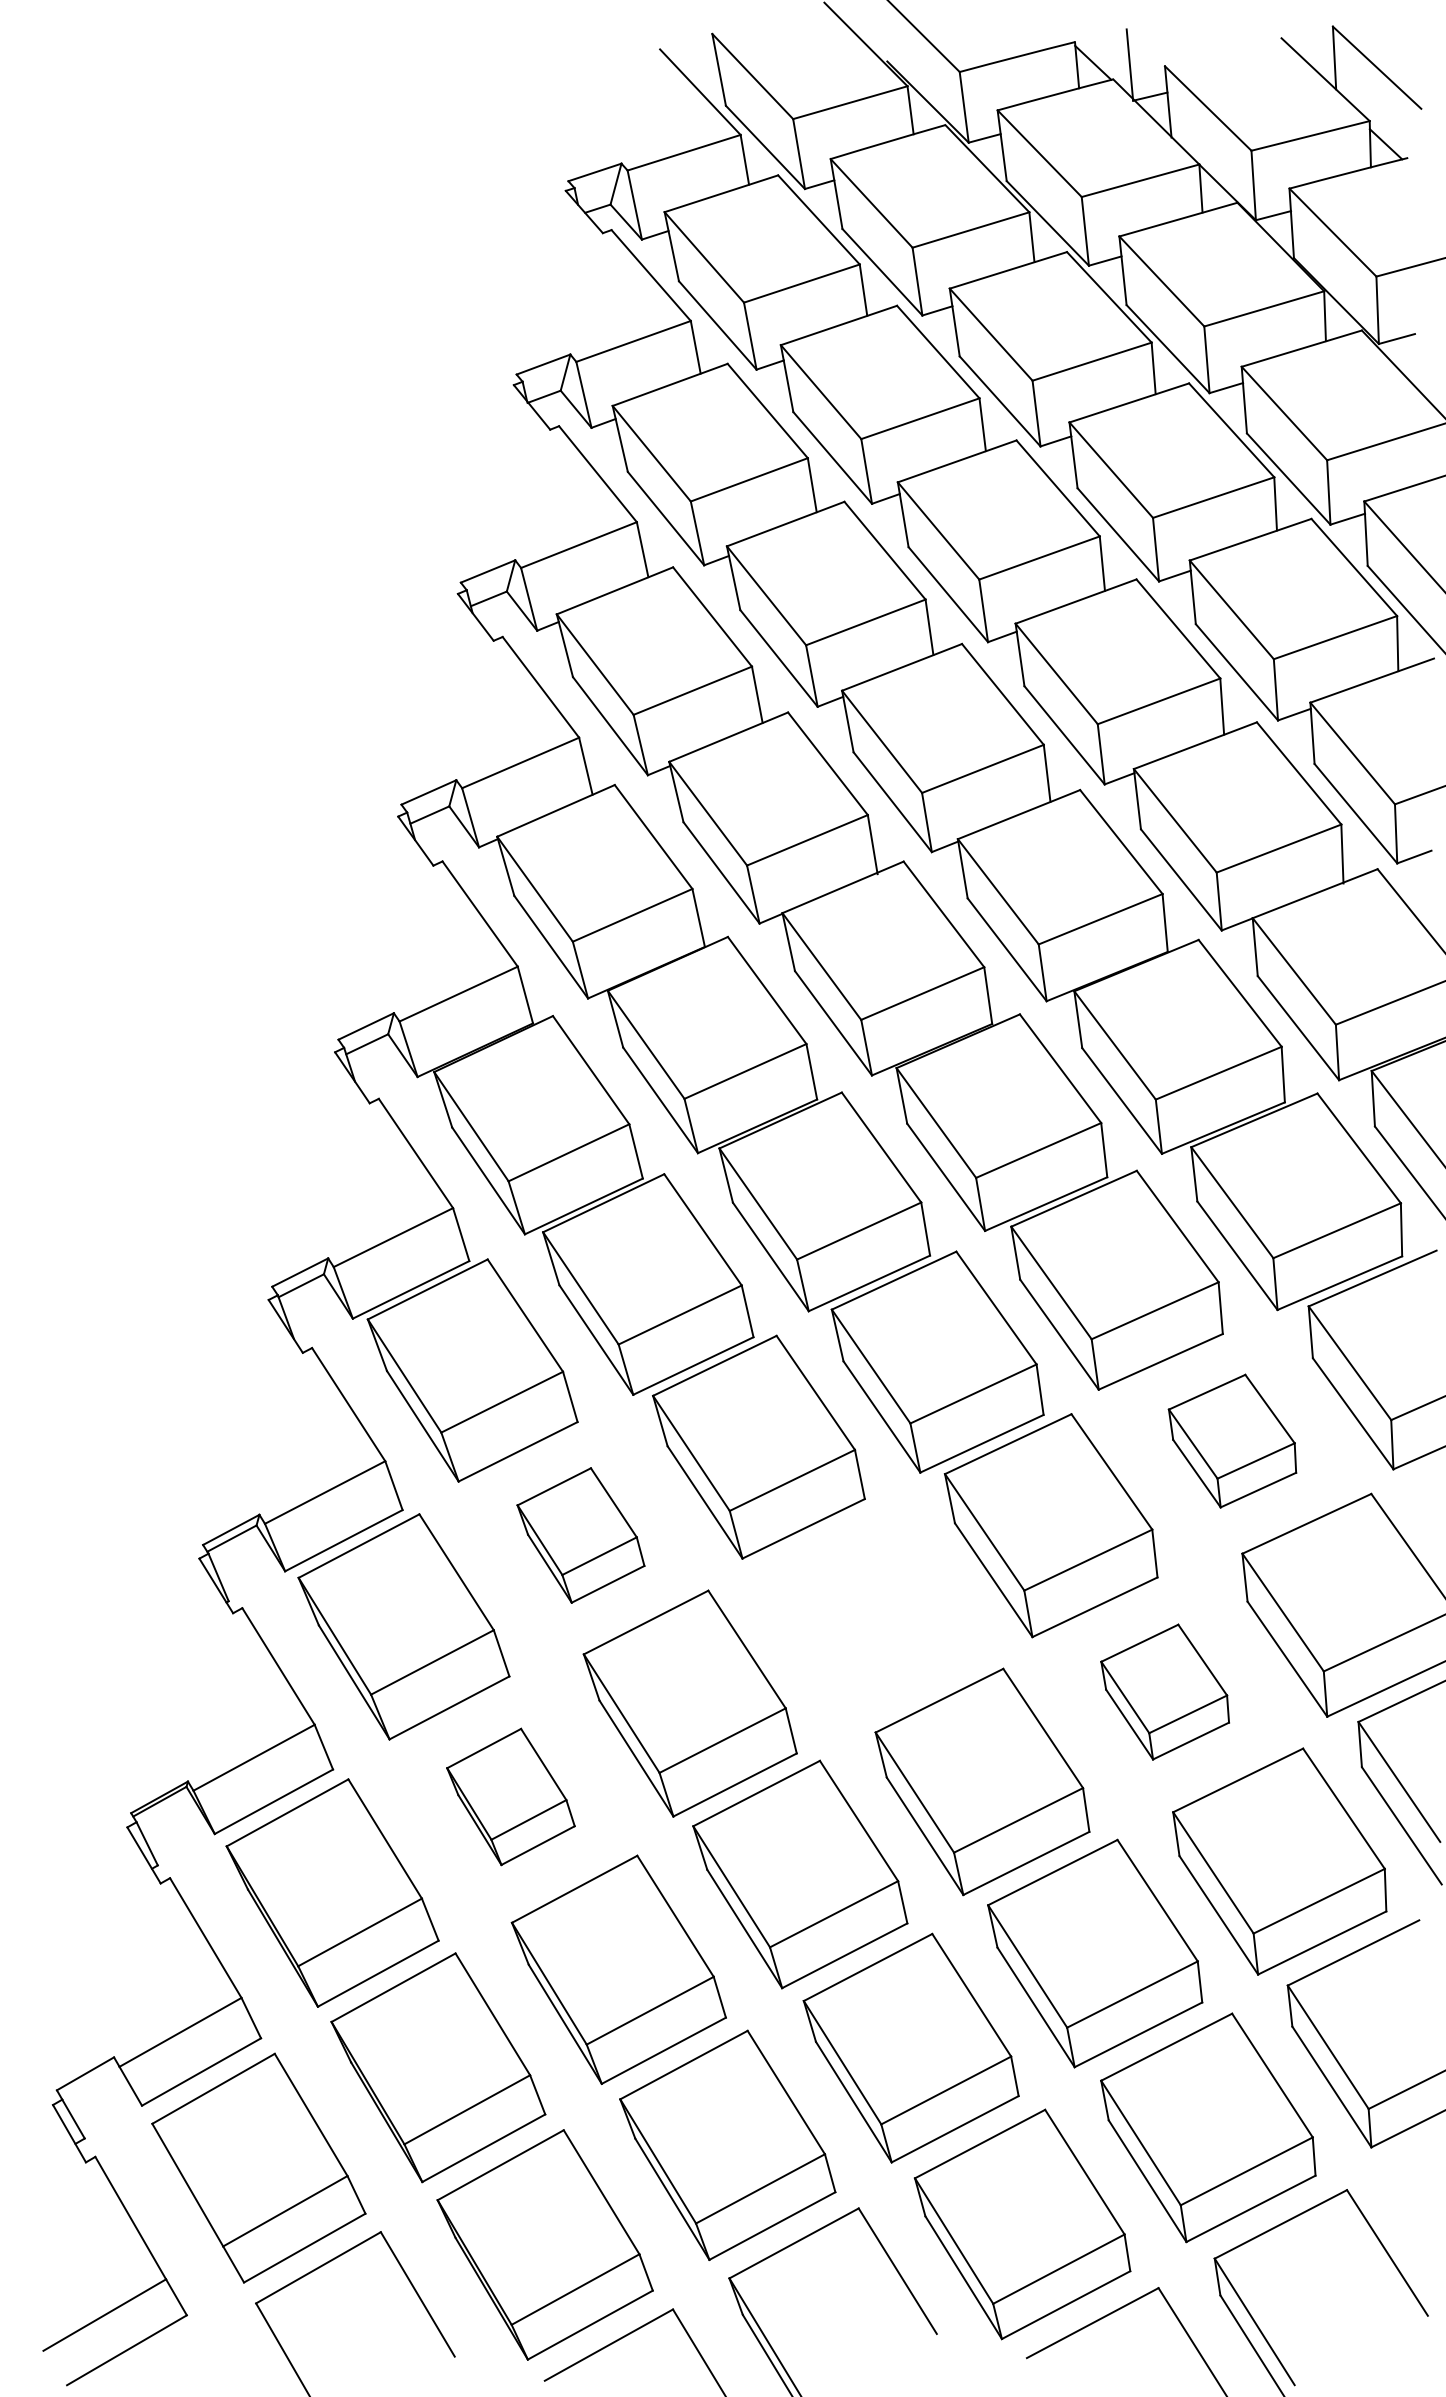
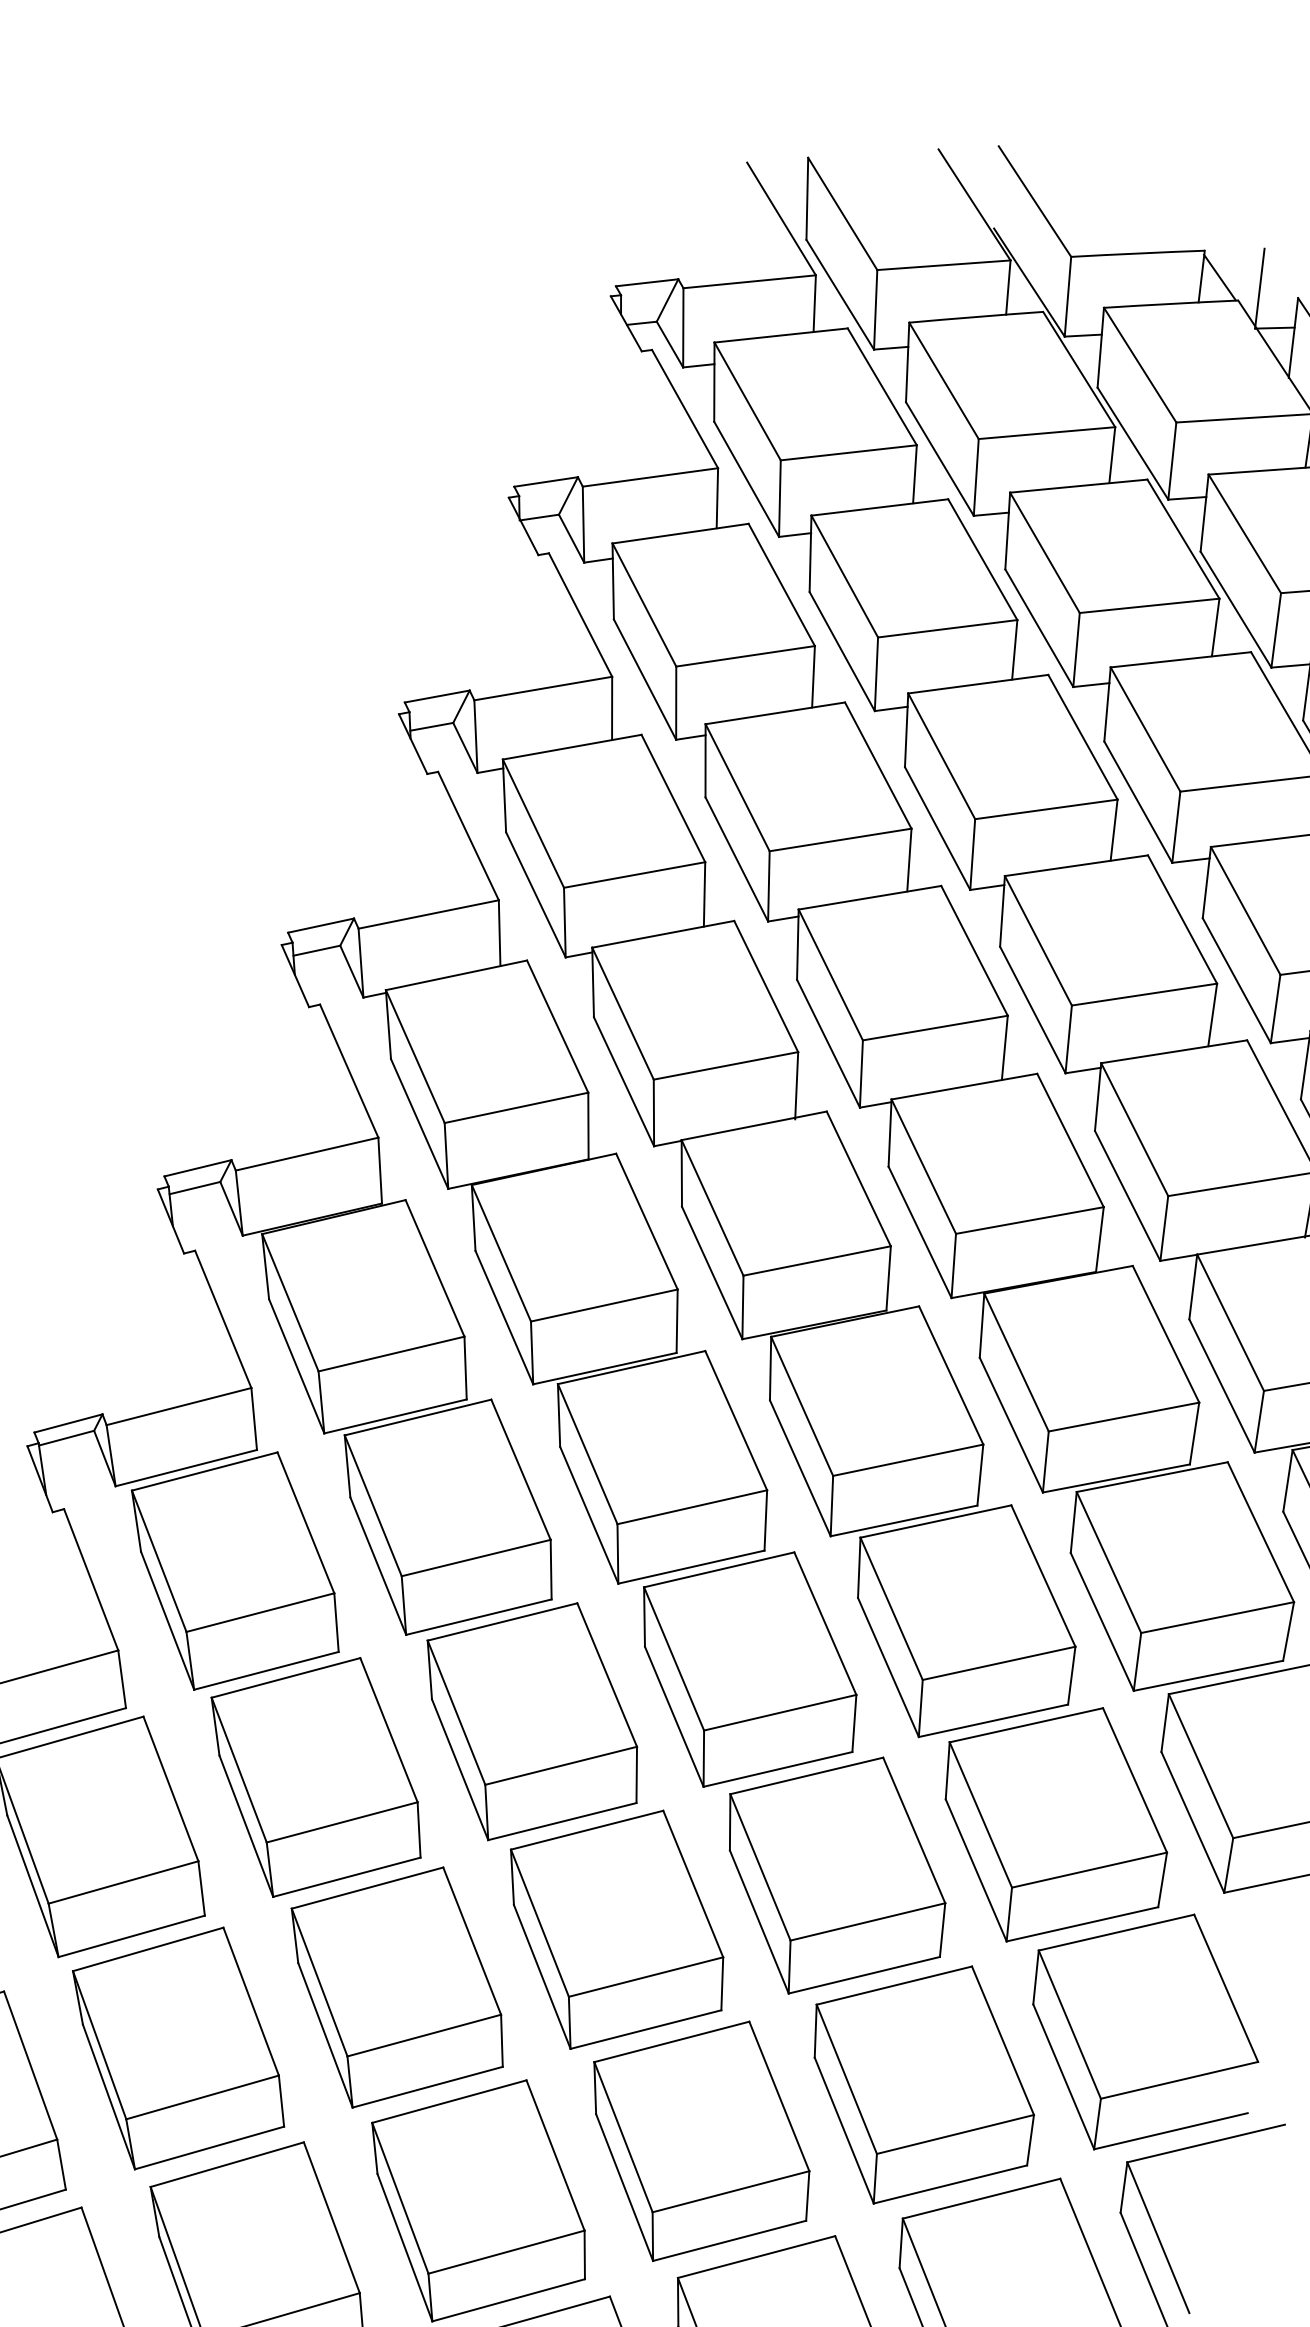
part: (1232, 1440) -> (1054, 1823), size x1.67
part: (580, 1535) -> (315, 1777), size x1.67
part: (869, 1612) -> (615, 1928), added
part: (1164, 1691) -> (921, 2083), size x1.67
part: (510, 1796) -> (178, 2047), size x1.67

